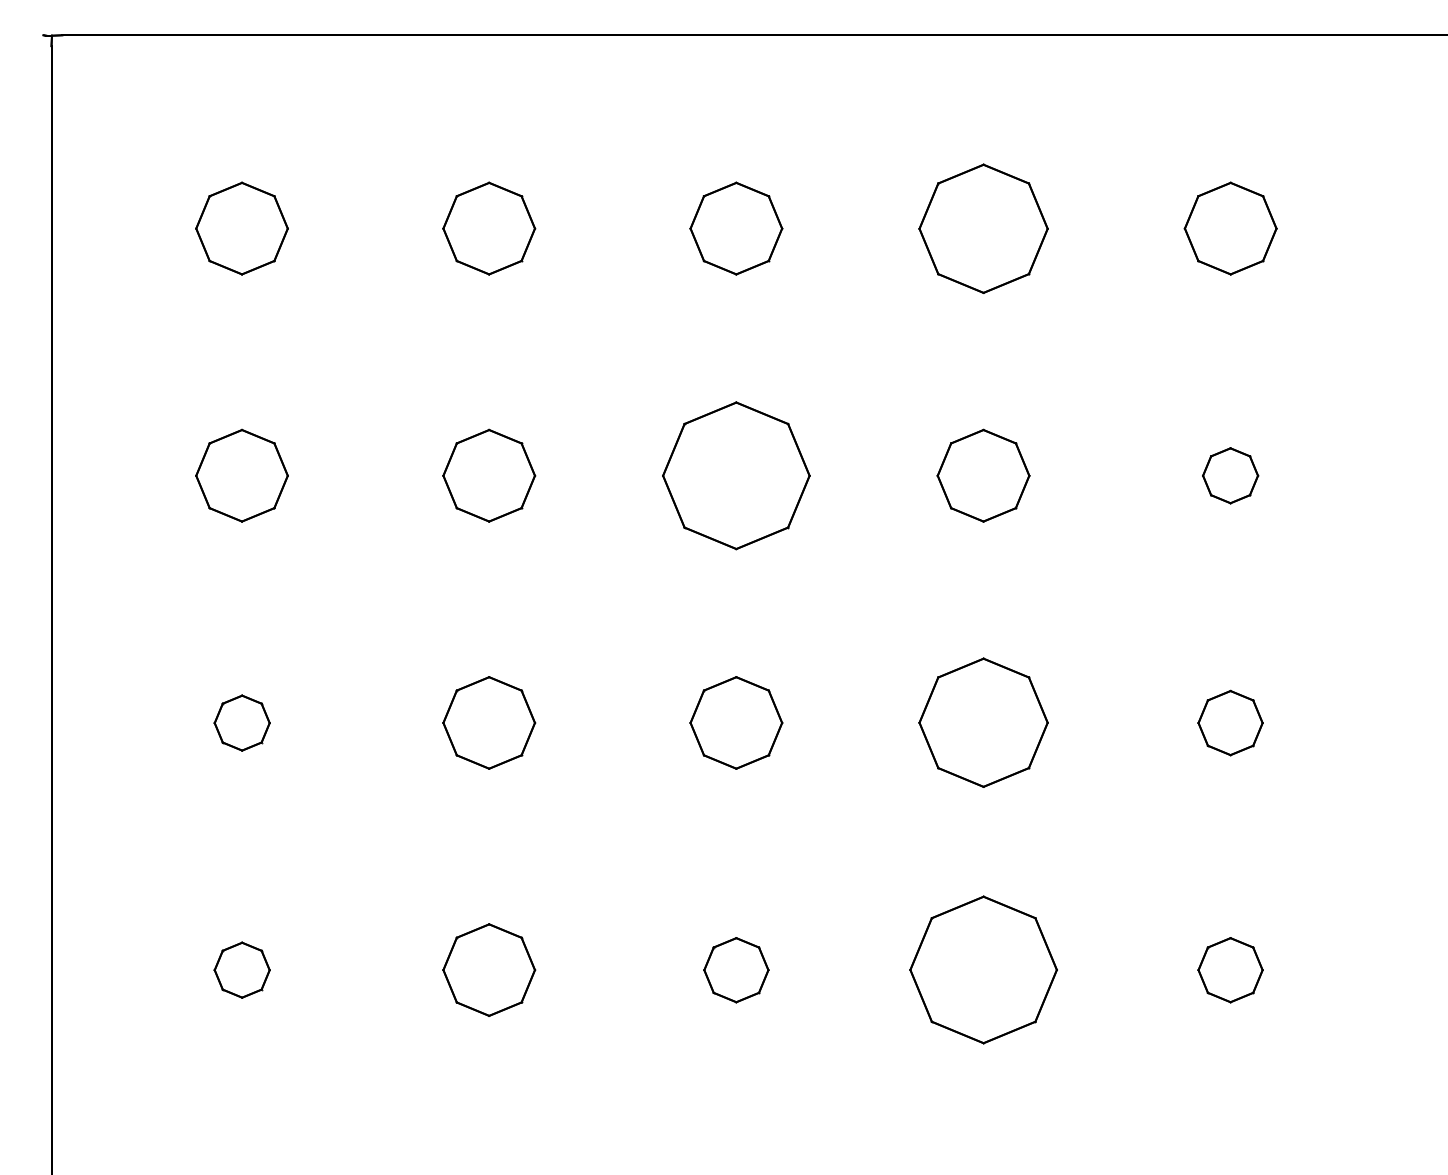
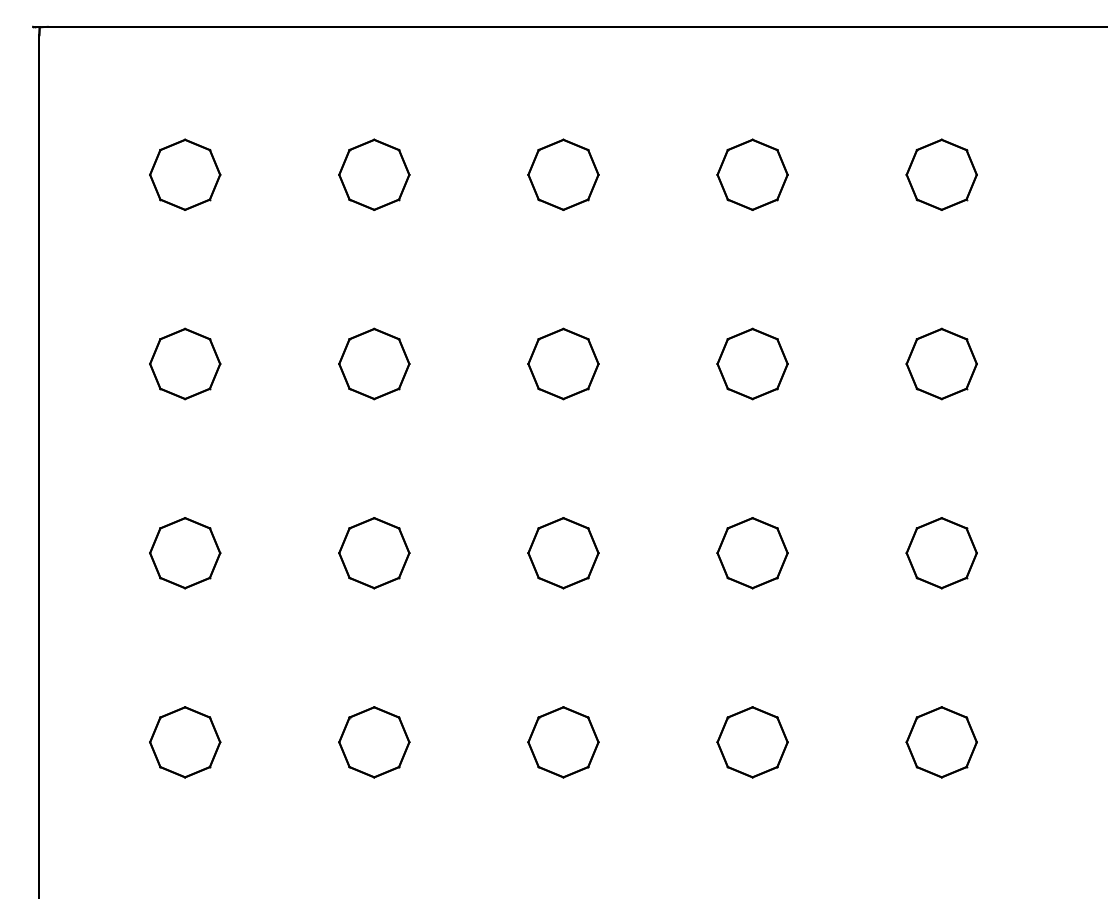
part: (983, 228) -> (752, 174), size x0.71
part: (736, 475) -> (563, 363), size x0.62
part: (1230, 475) -> (941, 363), size x1.67
part: (242, 723) -> (185, 553), size x1.67
part: (983, 723) -> (752, 553), size x0.71
part: (1230, 723) -> (941, 553), size x1.43
part: (242, 970) -> (185, 742), size x1.67
part: (736, 970) -> (563, 742), size x1.43
part: (983, 970) -> (752, 742), size x0.62
part: (1230, 970) -> (941, 742), size x1.43

